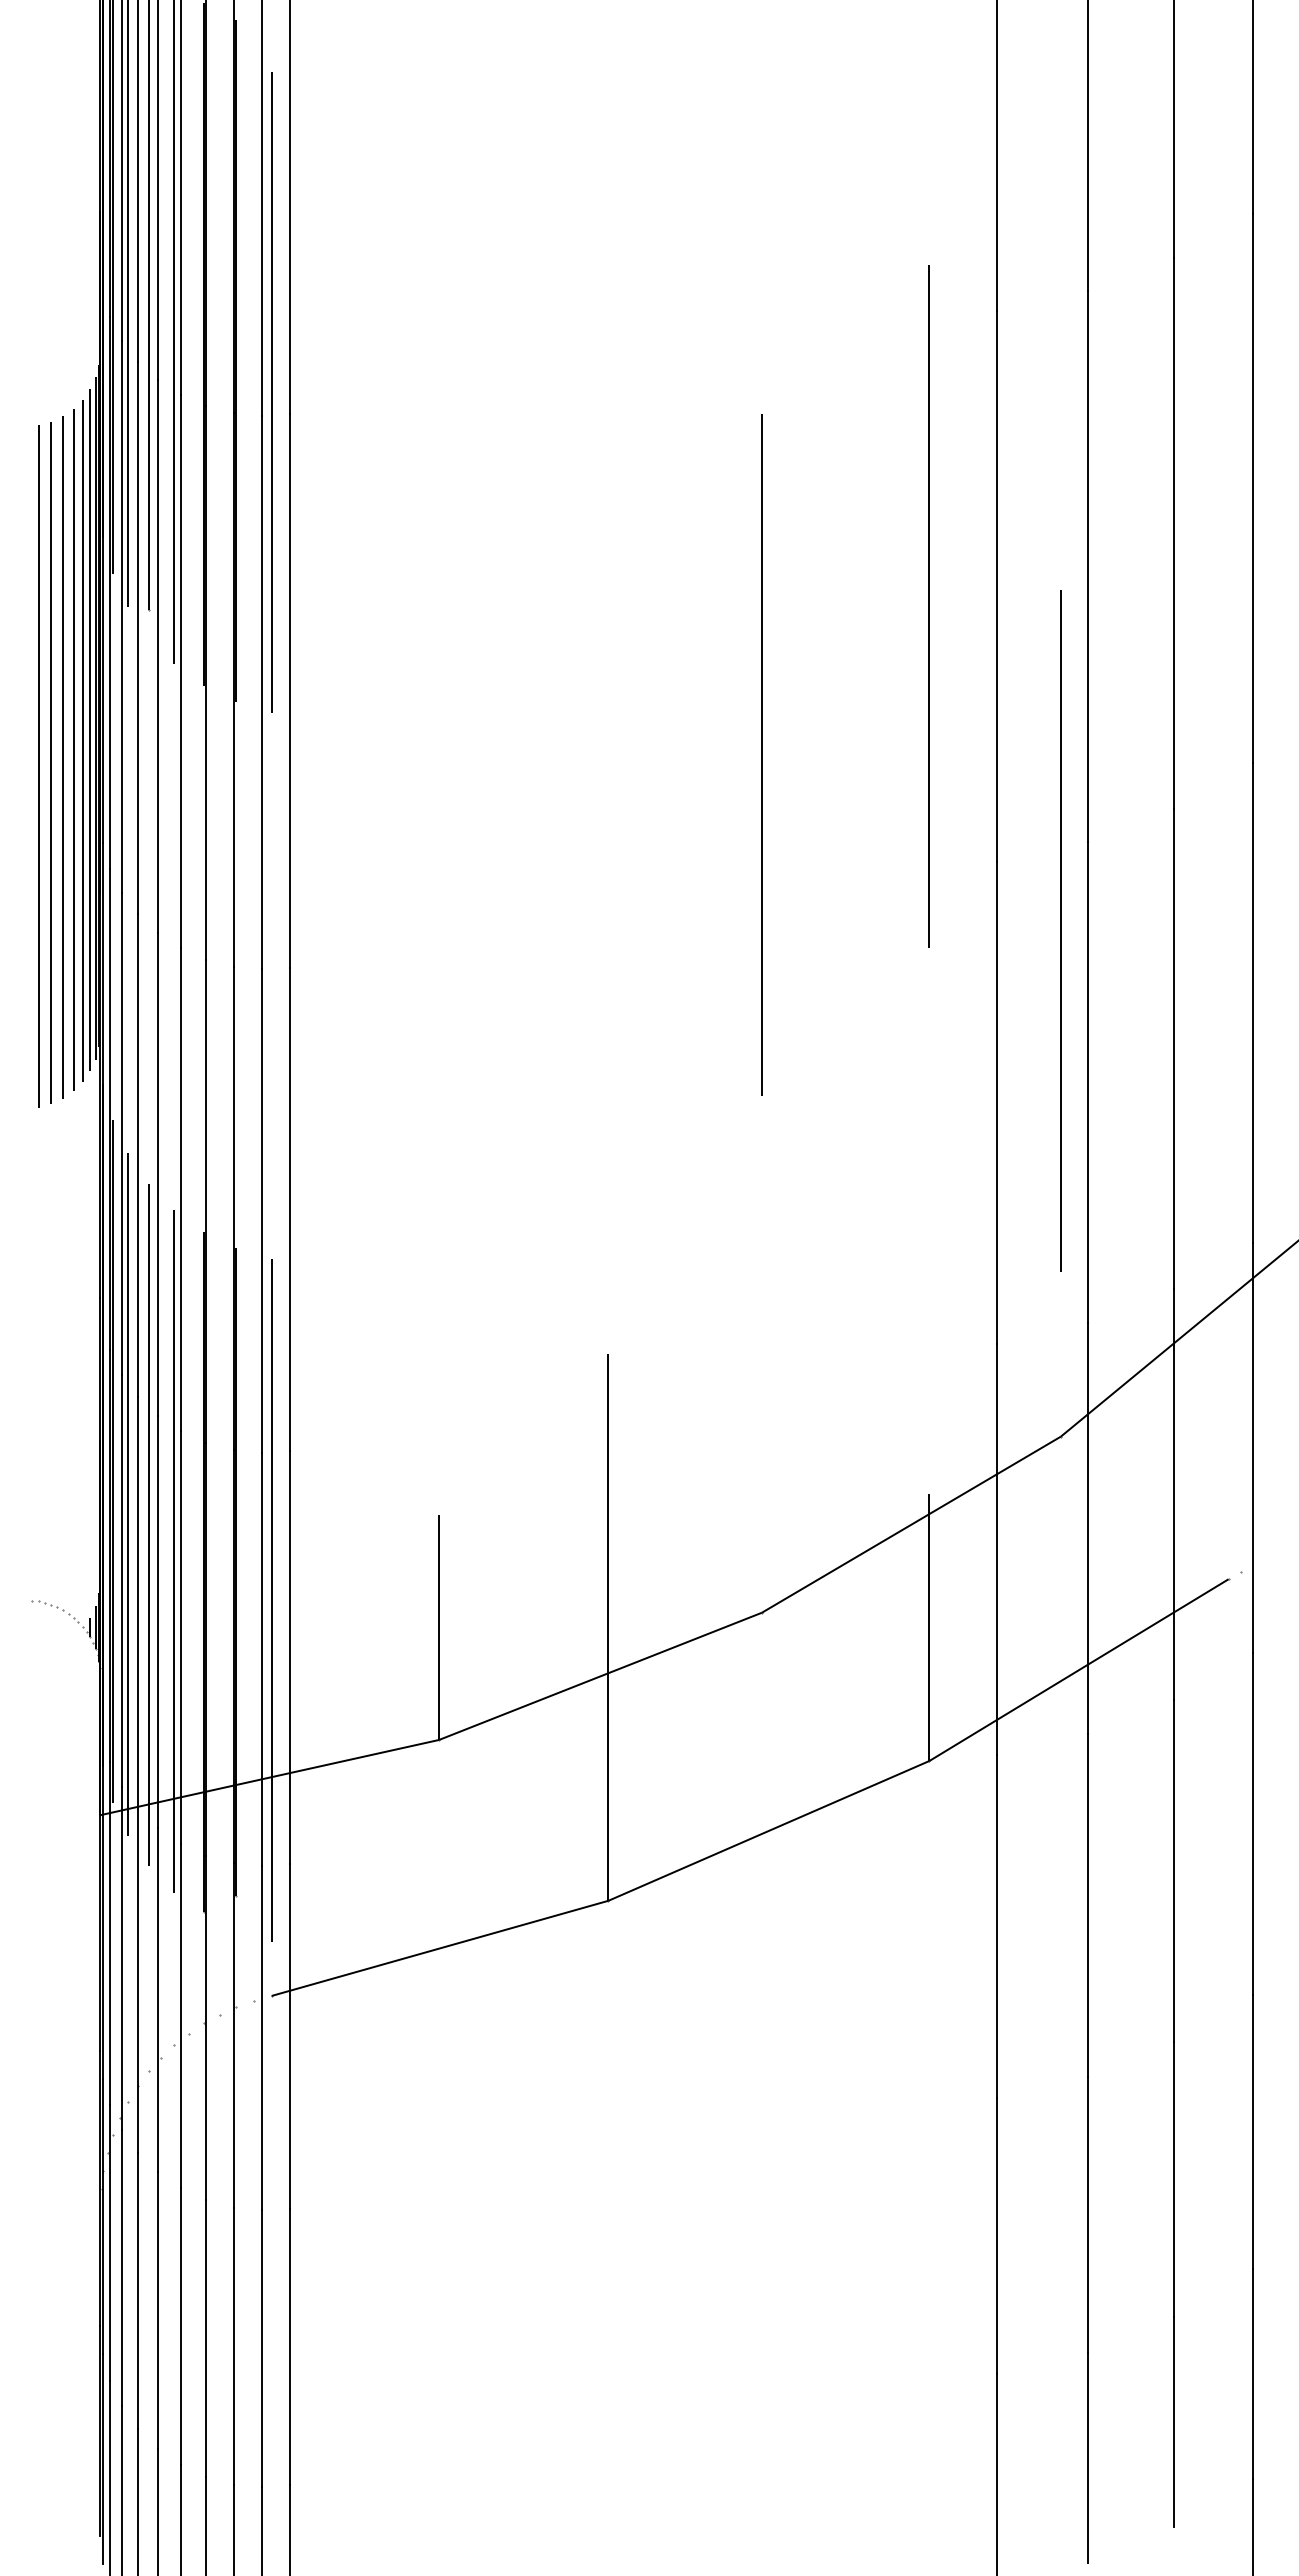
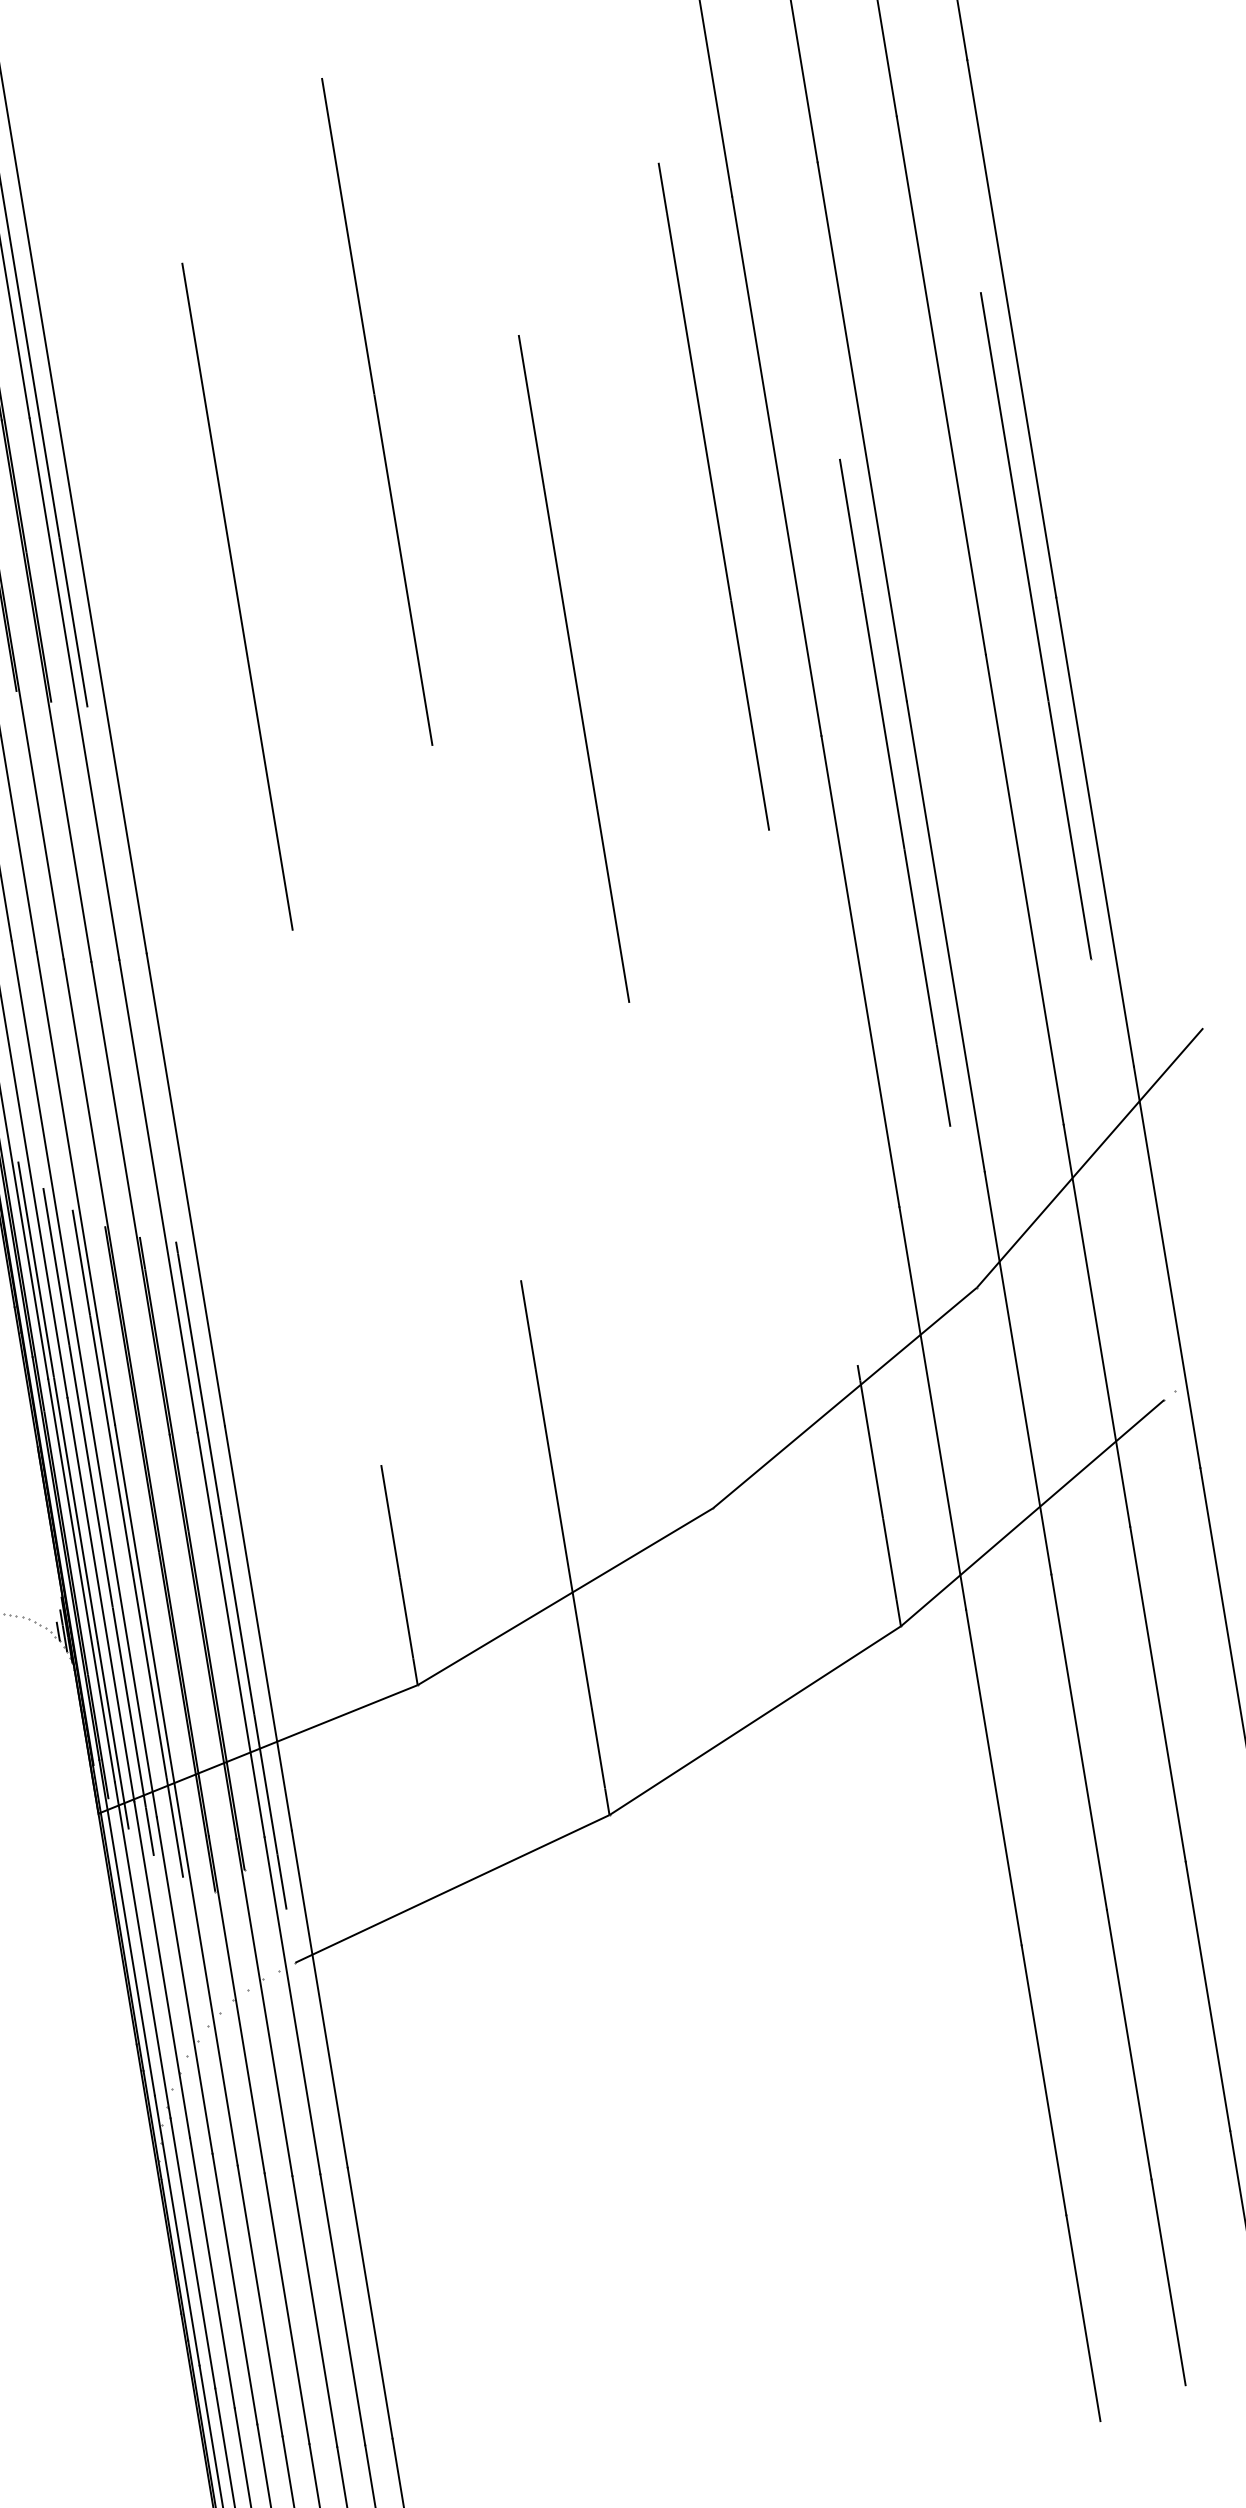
line: (607, 466) -> (376, 411), added
line: (438, 627) -> (236, 596), added
line: (1229, 788) -> (1037, 626), added

